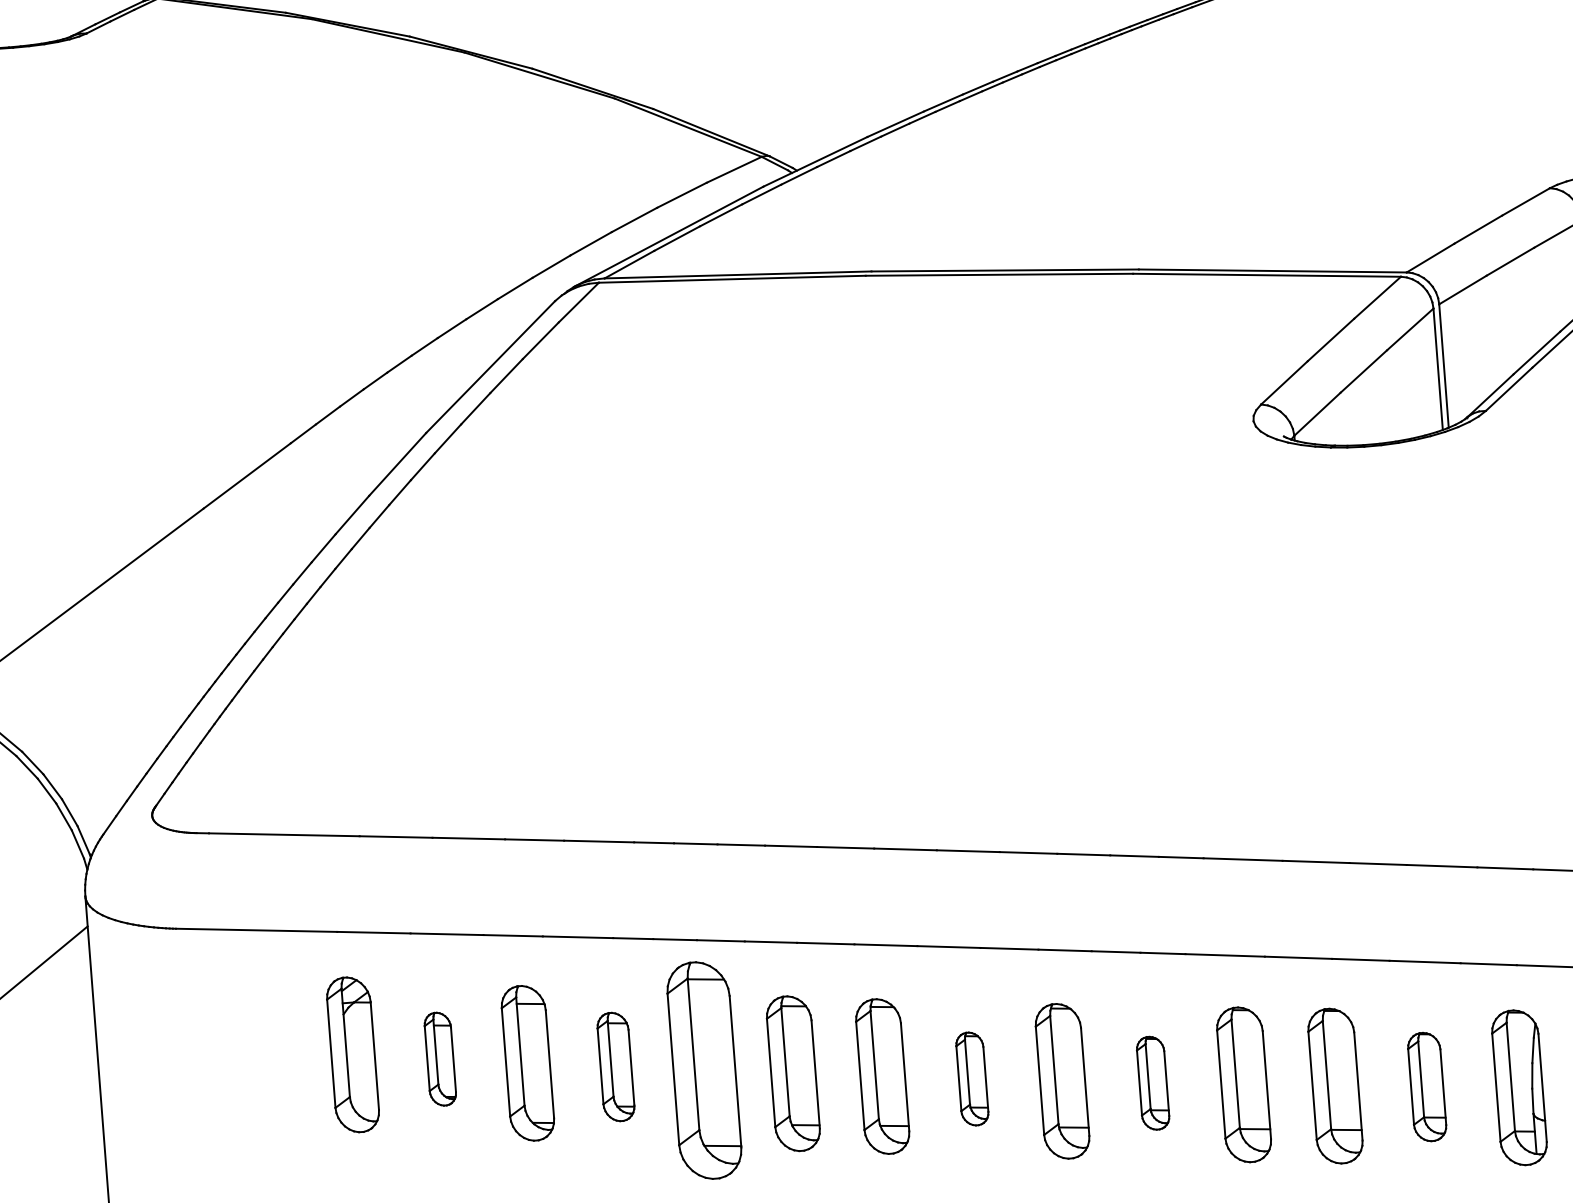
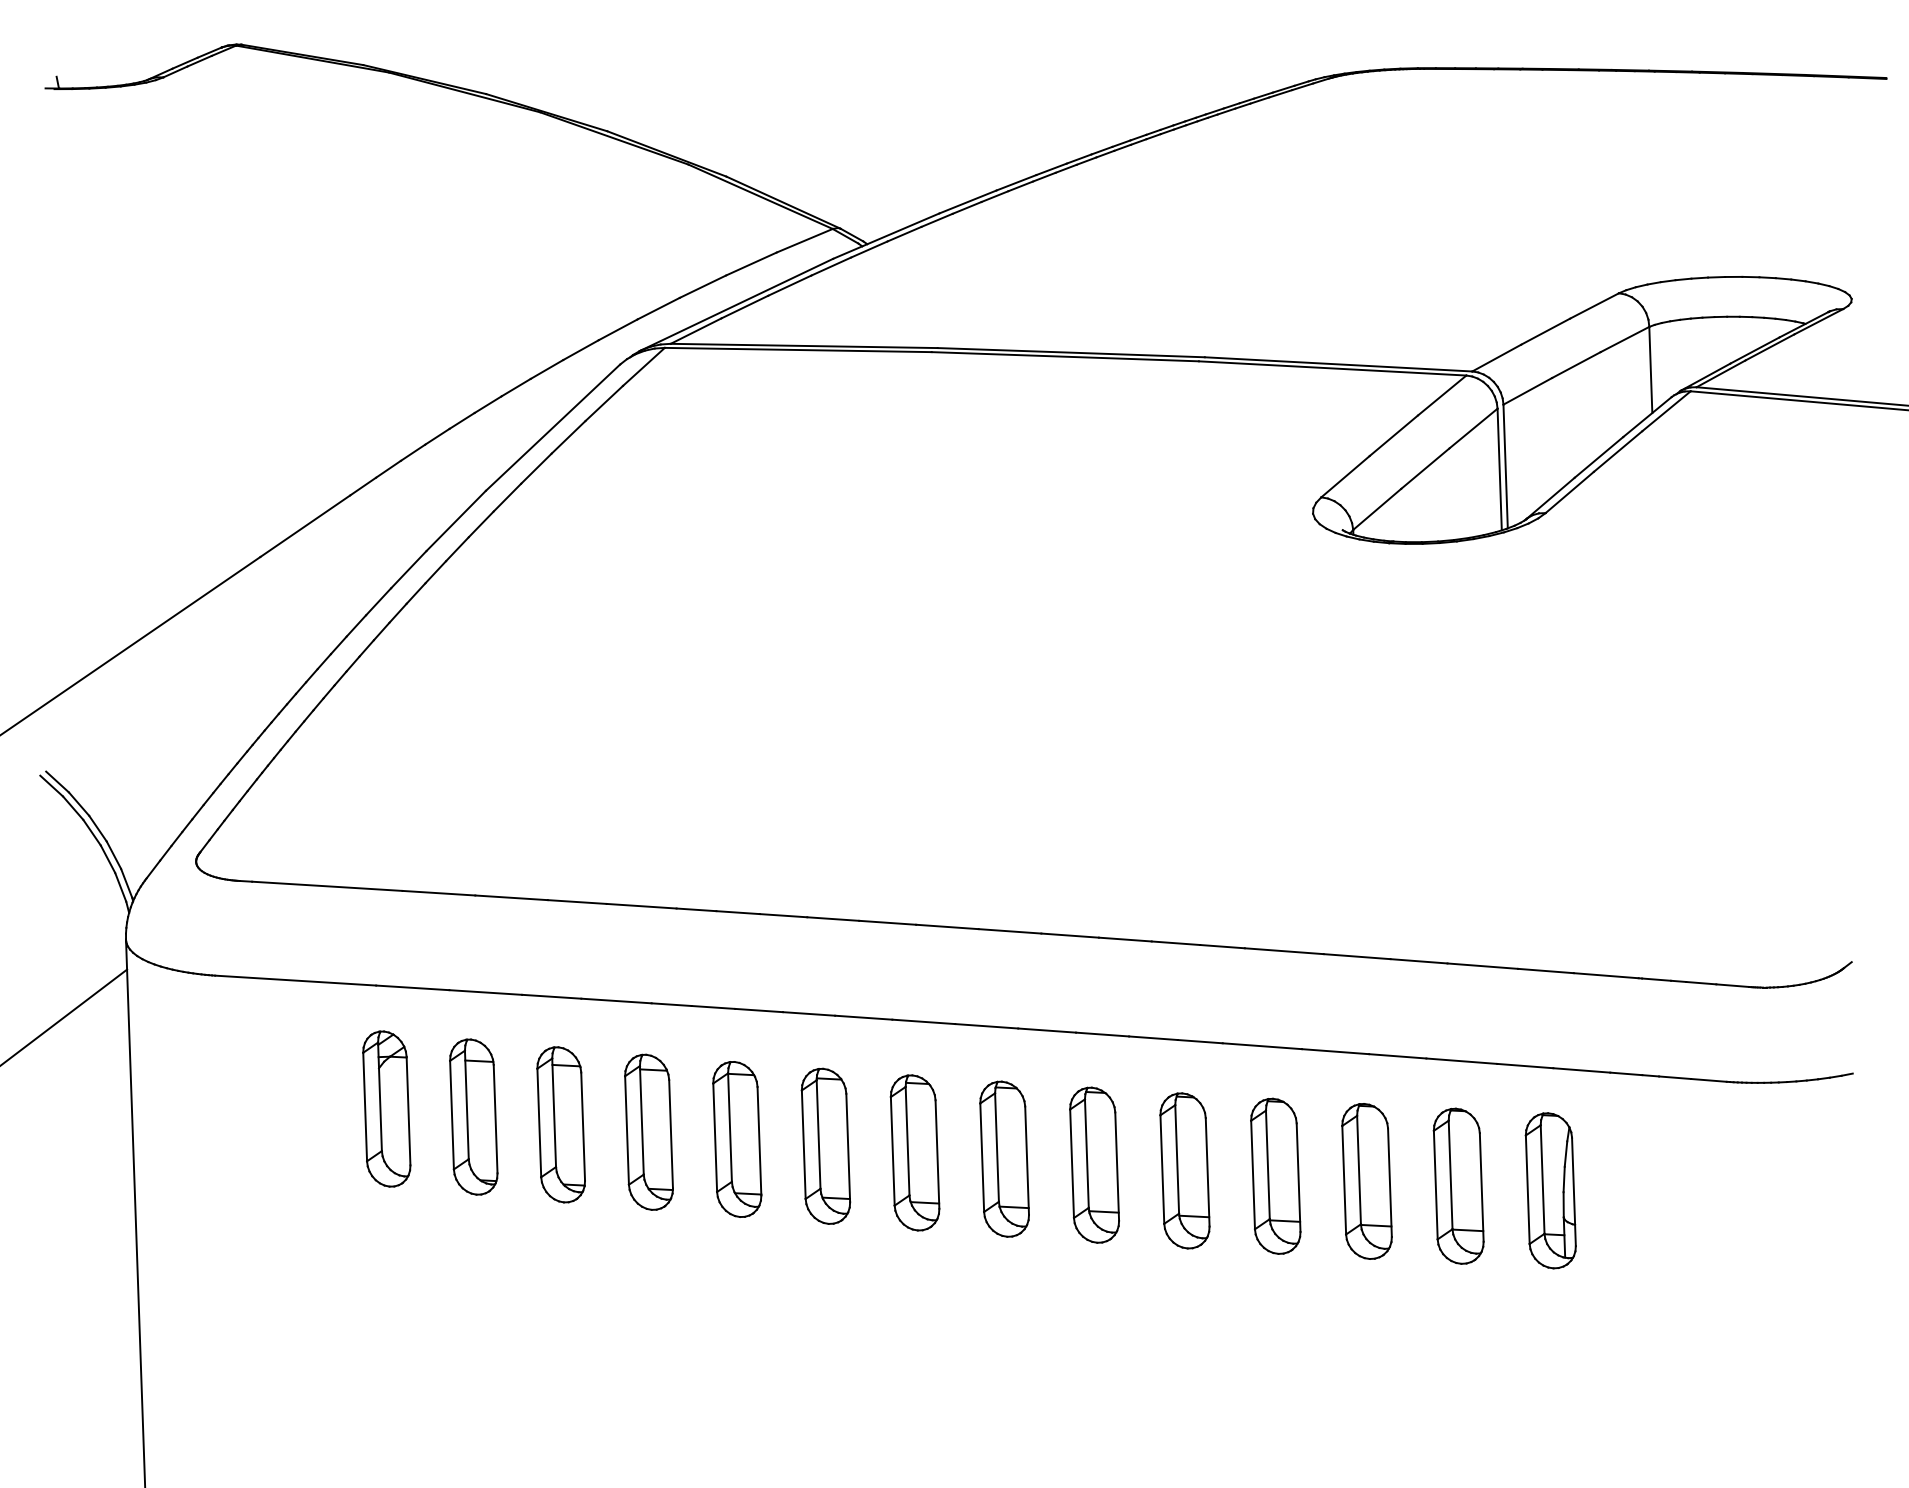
part: (439, 1058) -> (473, 1116), size x1.67
part: (615, 1066) -> (648, 1131), size x1.43
part: (704, 1070) -> (737, 1139), size x0.71
part: (972, 1078) -> (1004, 1158), size x1.67
part: (1152, 1082) -> (1184, 1170), size x1.67
part: (1426, 1086) -> (1458, 1185), size x1.43

